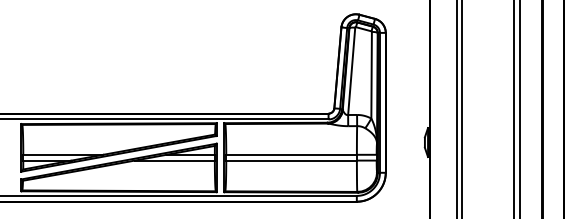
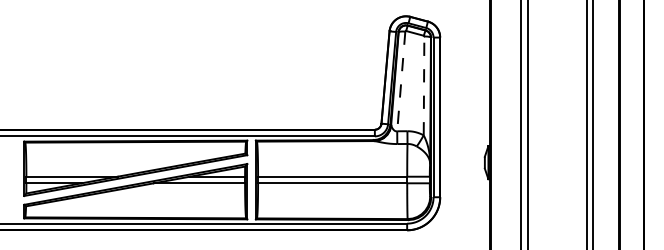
line: (351, 71) -> (401, 81), solid -> dashed
line: (372, 74) -> (424, 85), solid -> dashed

